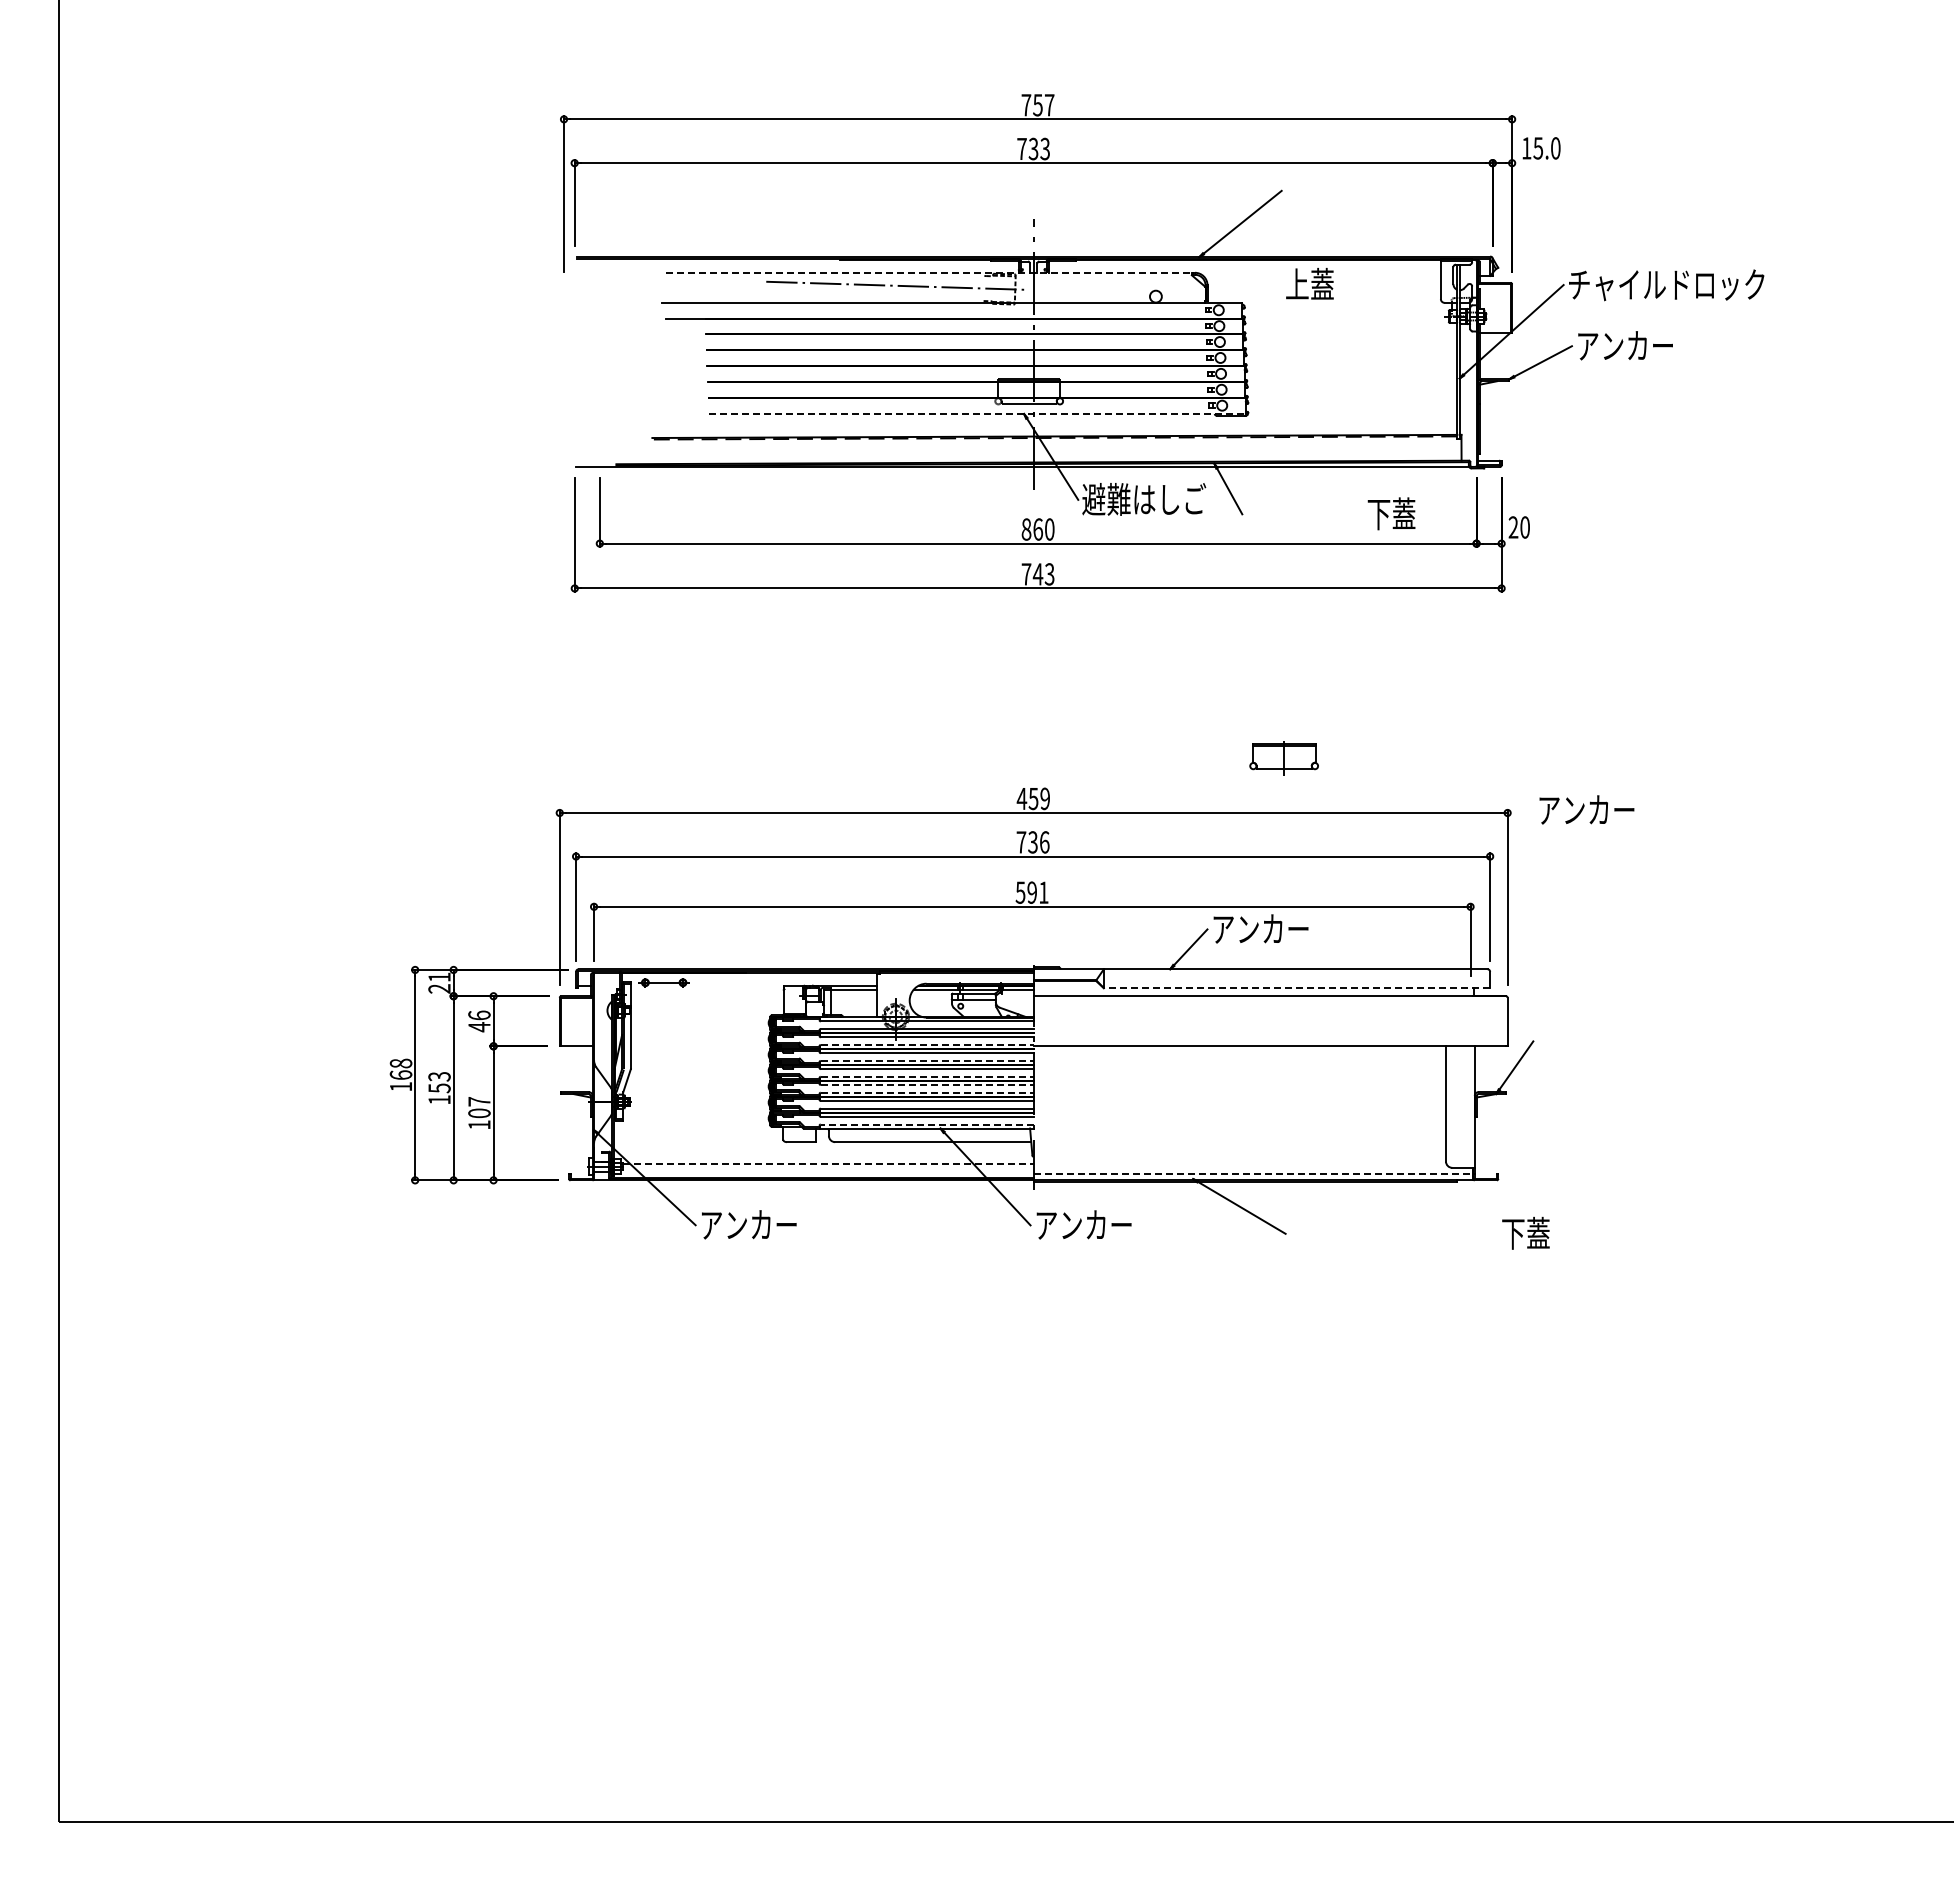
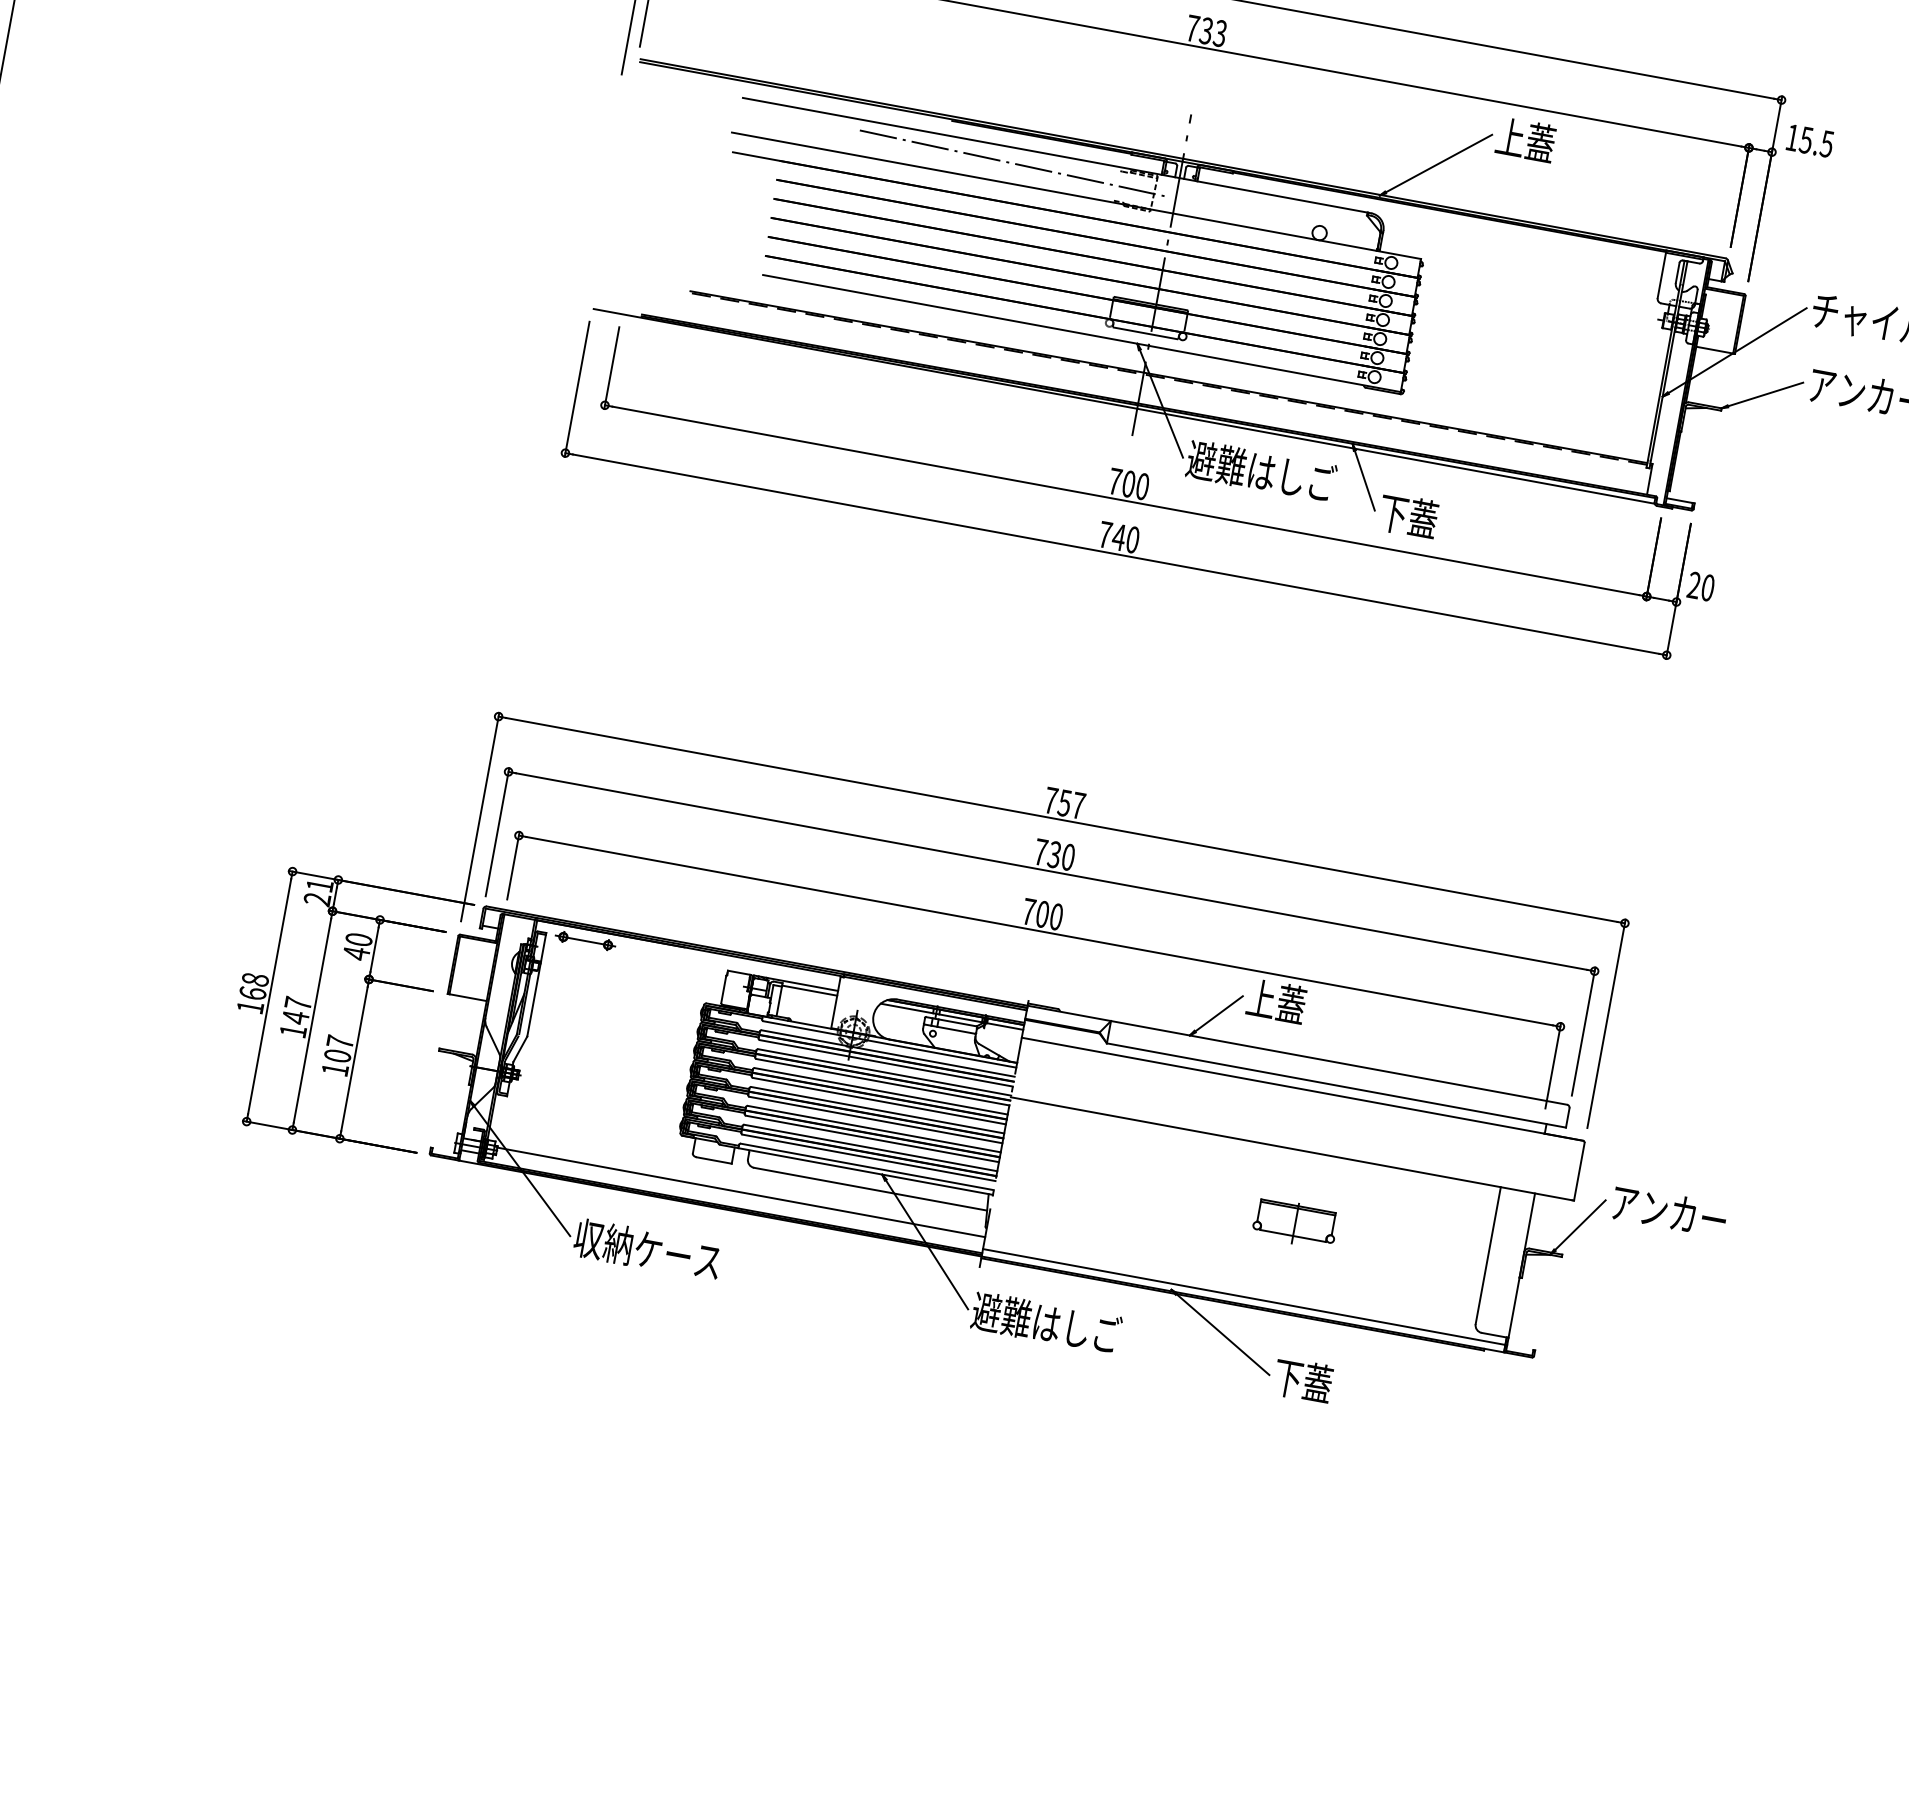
text: (1555, 148) -> (1826, 144), 15.0 -> 15.5
line: (929, 272) -> (1055, 155), dashed -> solid
text: (1309, 283) -> (1525, 139), moved
line: (977, 413) -> (1082, 333), dashed -> solid
text: (1391, 513) -> (1408, 515), moved
text: (1032, 529) -> (1122, 482), 860 -> 700
text: (1049, 574) -> (1132, 540), 743 -> 740
part: (1283, 758) -> (1294, 1223), moved
text: (1033, 798) -> (1064, 802), 459 -> 757
text: (1586, 809) -> (1669, 1210), moved
text: (1044, 842) -> (1068, 857), 736 -> 730
text: (1031, 892) -> (1041, 913), 591 -> 700
text: (1259, 928) -> (1304, 1006), アンカー -> 上蓋
line: (1296, 988) -> (1335, 1085), dashed -> solid
text: (479, 1015) -> (359, 939), 46 -> 40
line: (927, 1044) -> (885, 1071), dashed -> solid
line: (927, 1060) -> (881, 1090), dashed -> solid
line: (927, 1076) -> (878, 1109), dashed -> solid
text: (439, 1082) -> (296, 1010), 153 -> 147
line: (927, 1085) -> (876, 1120), dashed -> solid
line: (927, 1092) -> (874, 1128), dashed -> solid
line: (926, 1124) -> (866, 1166), dashed -> solid
line: (828, 1164) -> (741, 1192), dashed -> solid
line: (1253, 1174) -> (1244, 1297), dashed -> solid
text: (760, 1224) -> (647, 1249), アンカー -> 収納ケース
text: (1096, 1224) -> (1046, 1322), アンカー -> 避難はしご
text: (1525, 1232) -> (1302, 1379), moved

